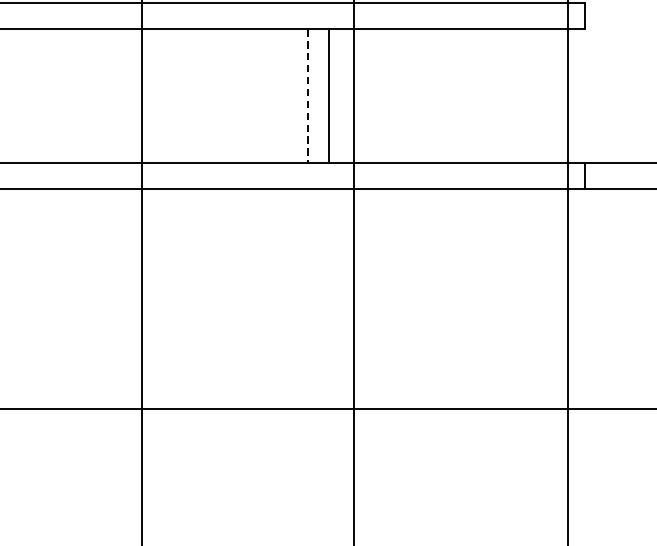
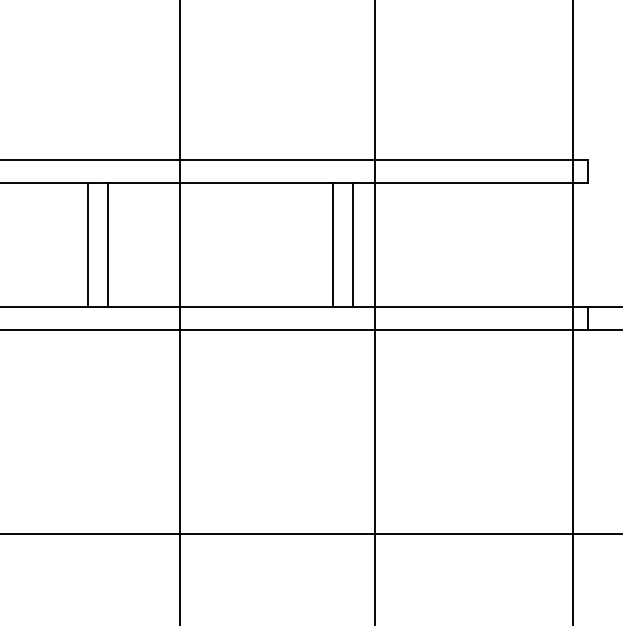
line: (42, 95) -> (88, 244), added
line: (62, 95) -> (107, 244), added
line: (308, 96) -> (333, 245), dashed -> solid

